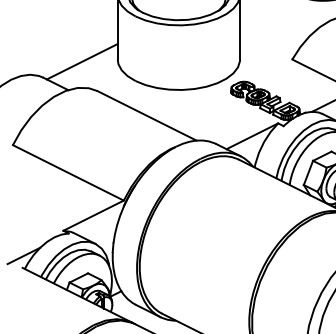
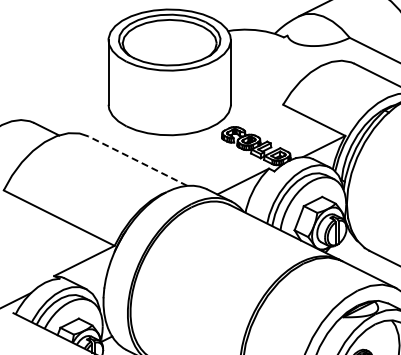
line: (81, 61) -> (72, 106), removed
line: (146, 115) -> (137, 160), solid -> dashed

